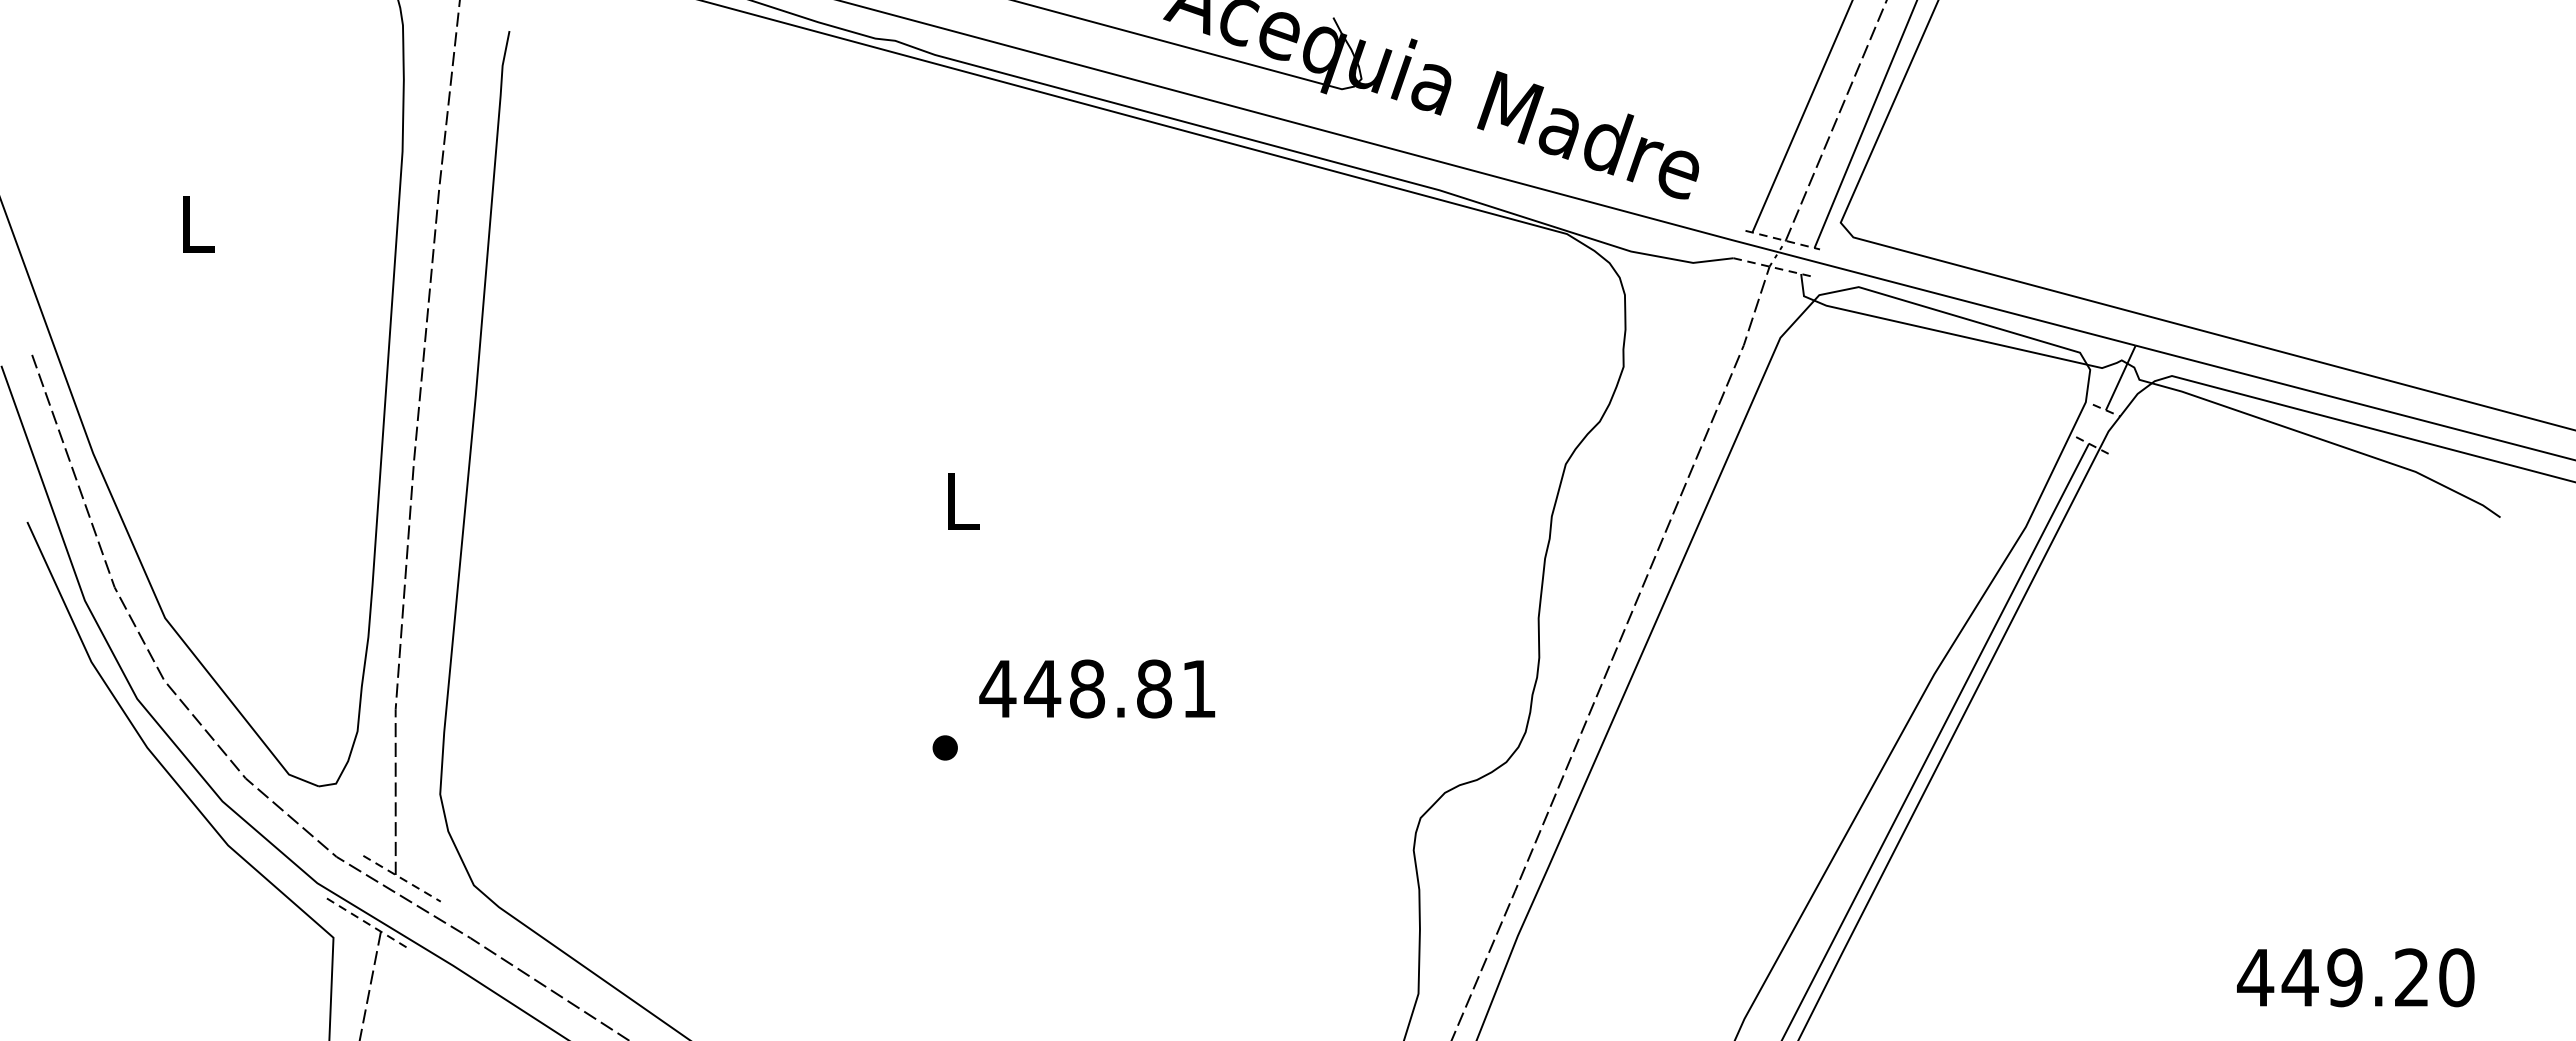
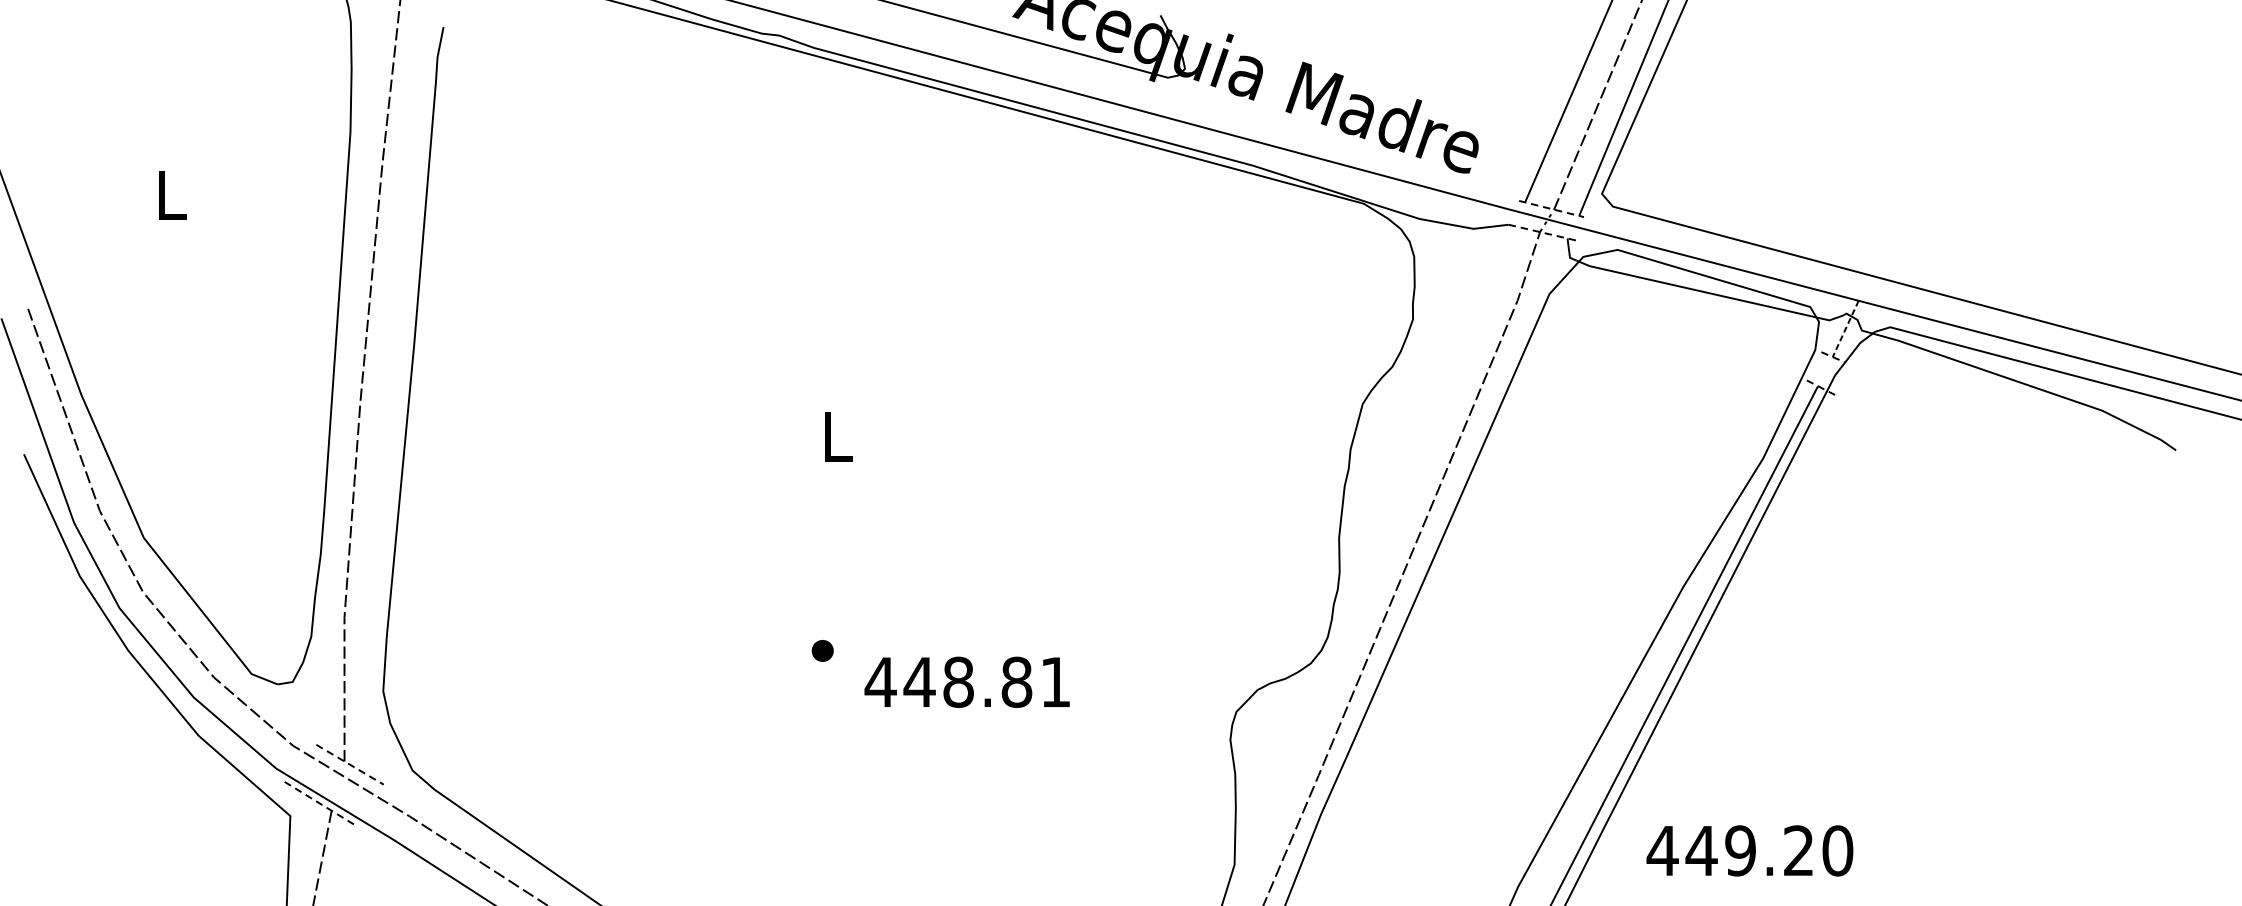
line: (2120, 377) -> (1845, 328), solid -> dashed
text: (1097, 688) -> (967, 681), moved
text: (2355, 977) -> (1749, 850), moved

